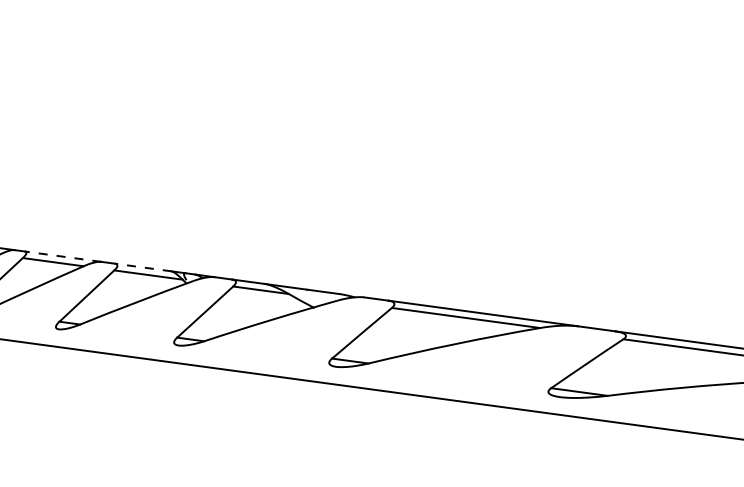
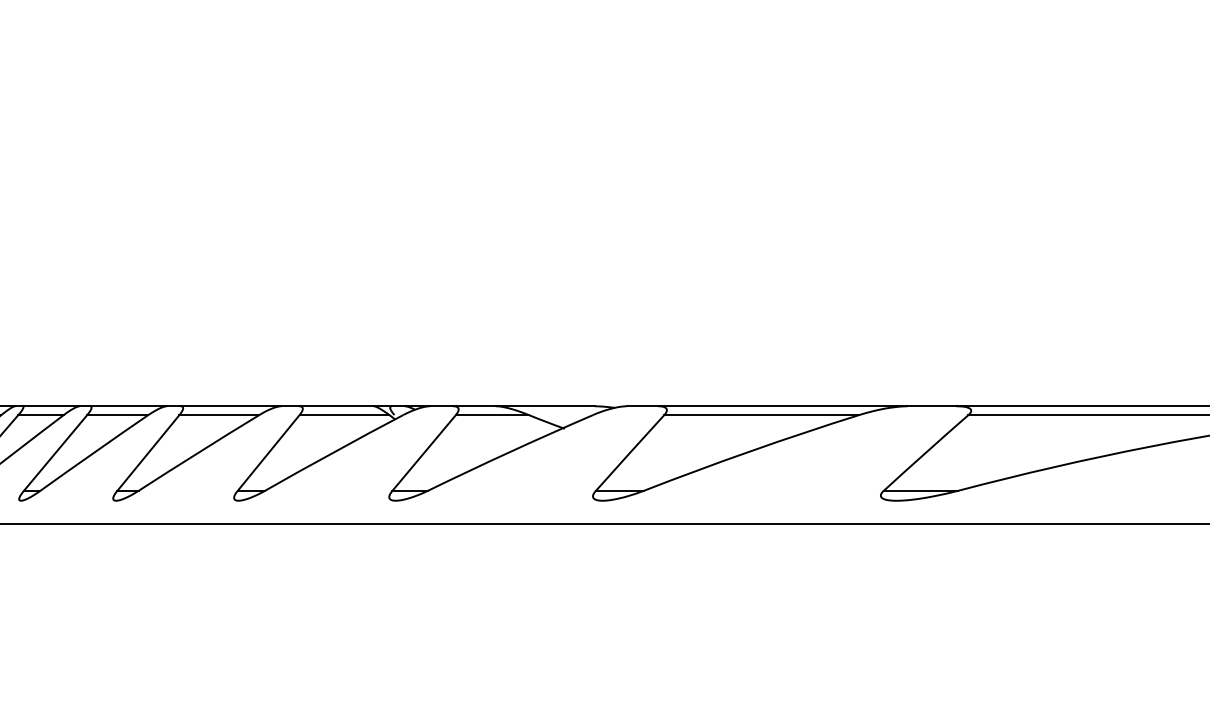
line: (62, 256) -> (230, 406), dashed -> solid
line: (142, 267) -> (335, 406), dashed -> solid

